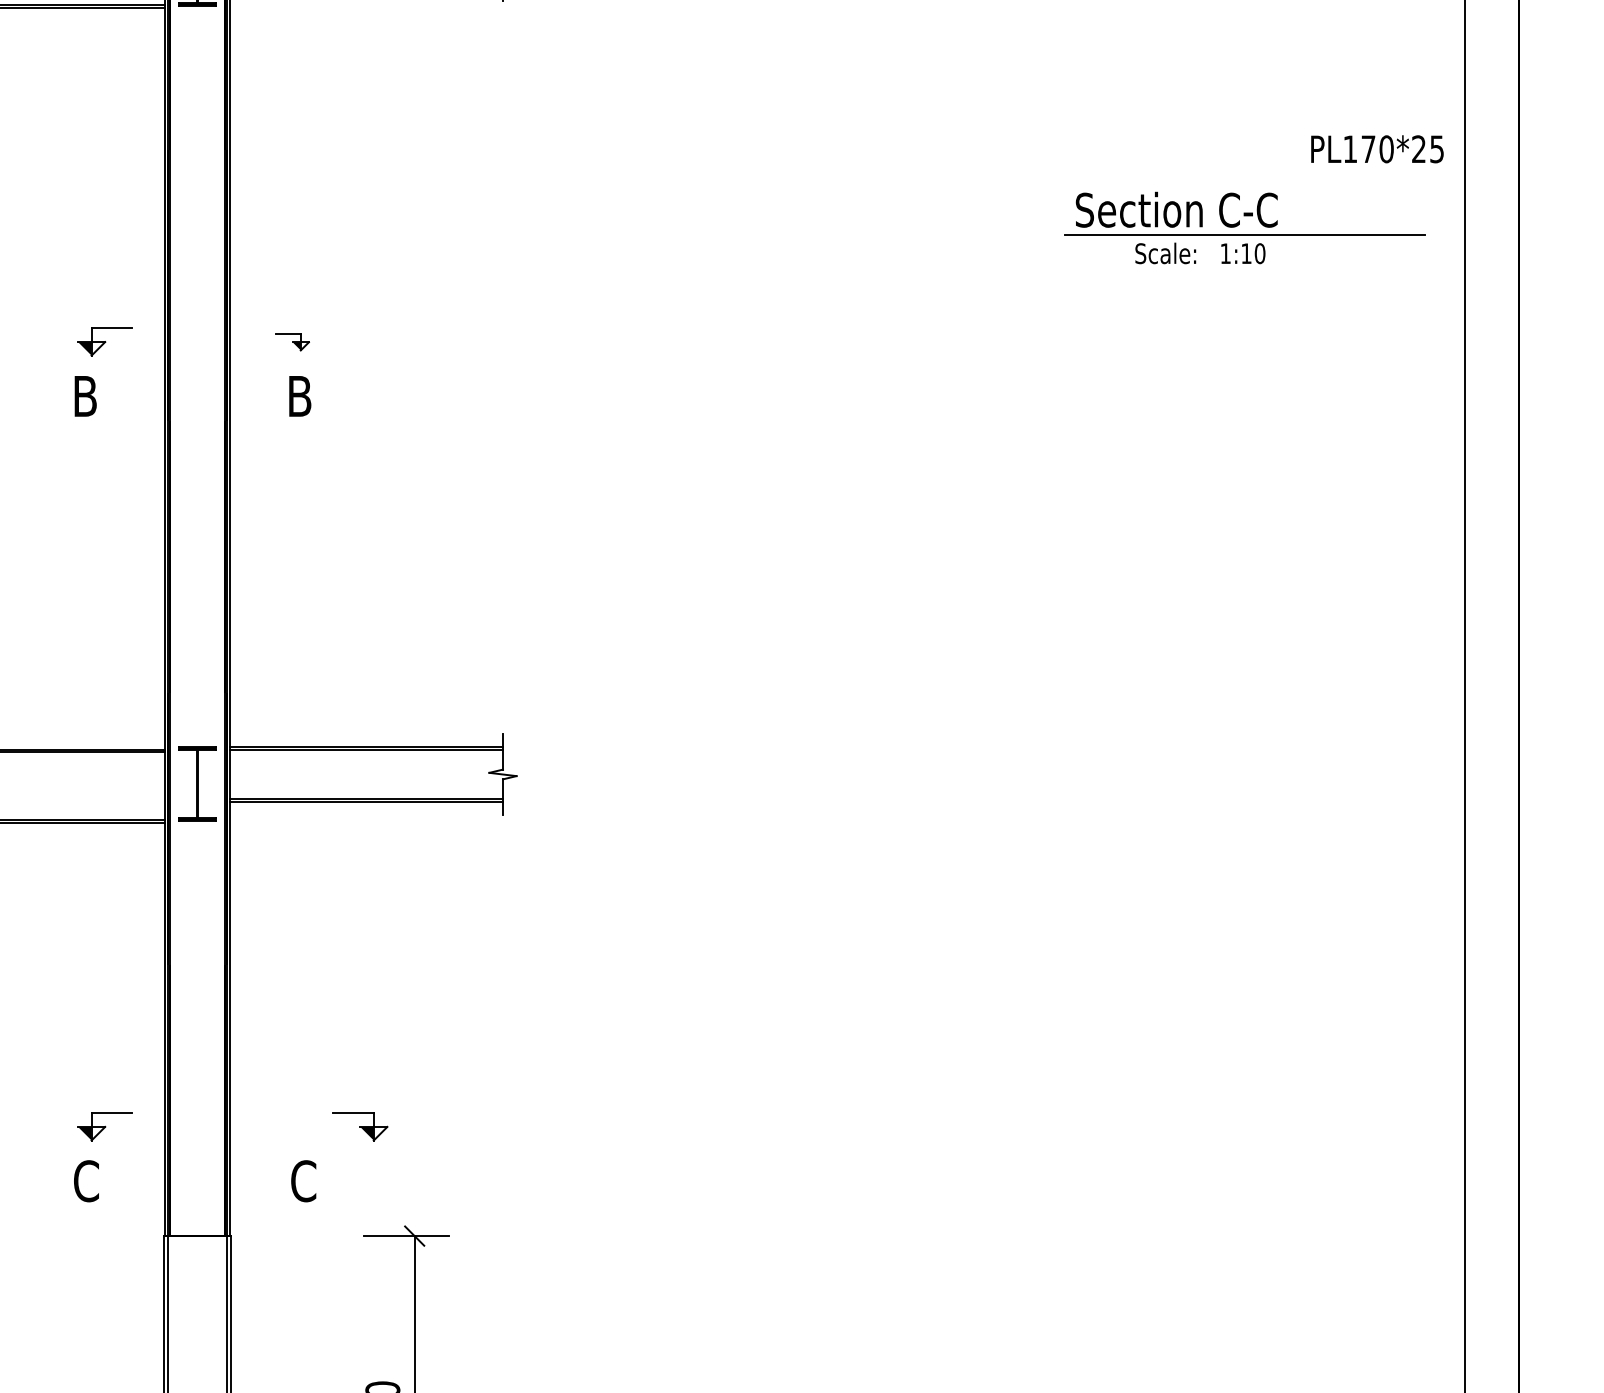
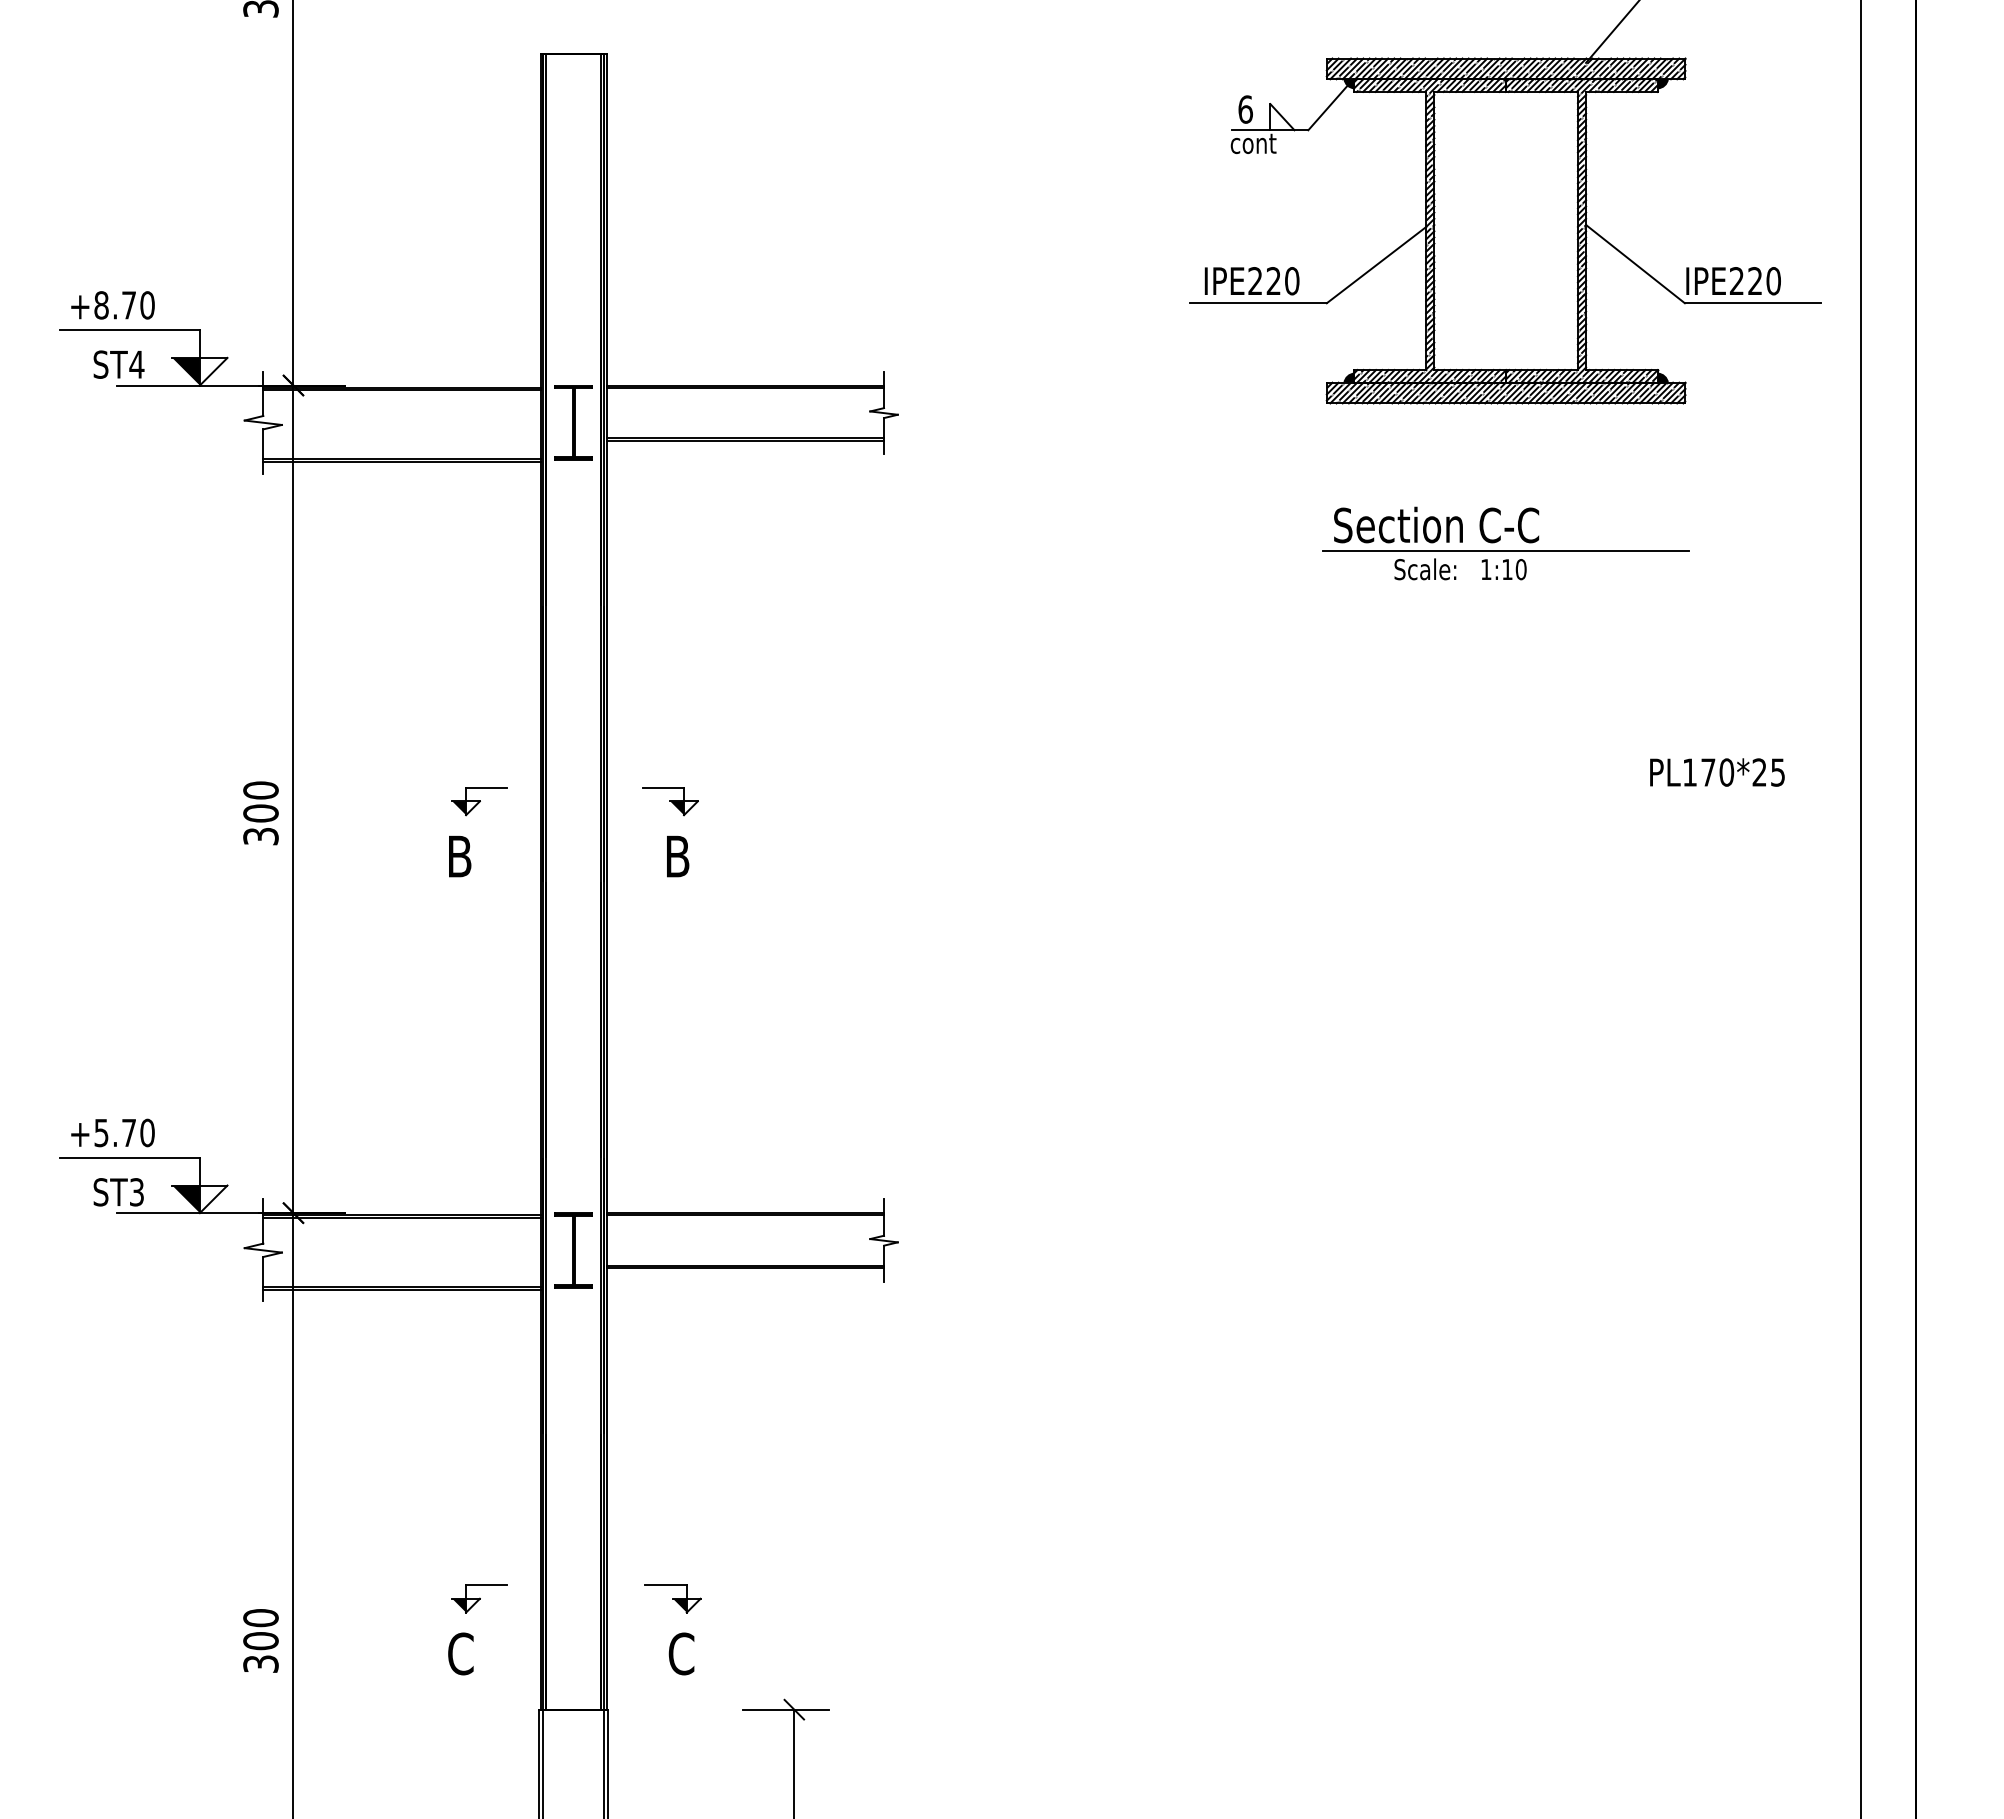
text: (1377, 149) -> (1717, 772), moved
part: (1244, 227) -> (1505, 543), moved
part: (292, 342) -> (670, 801), size x1.67
part: (359, 1126) -> (672, 1598), moved

